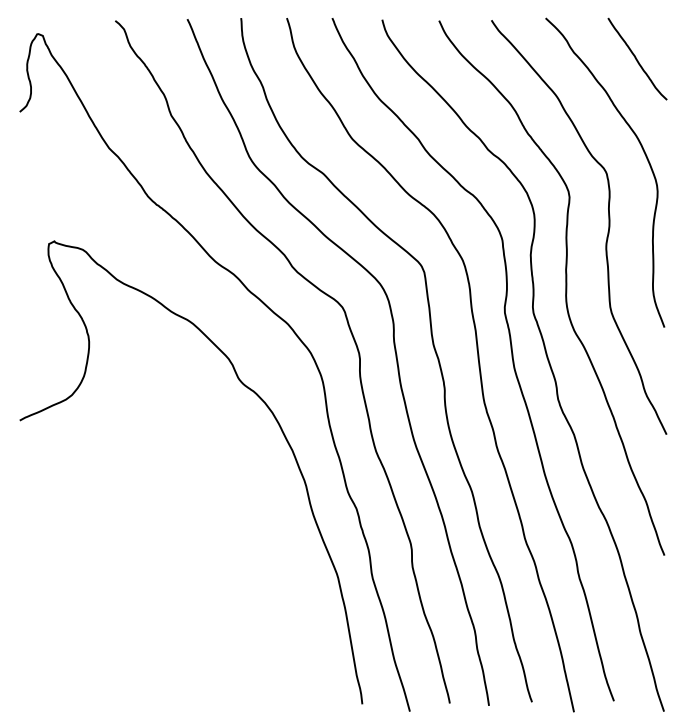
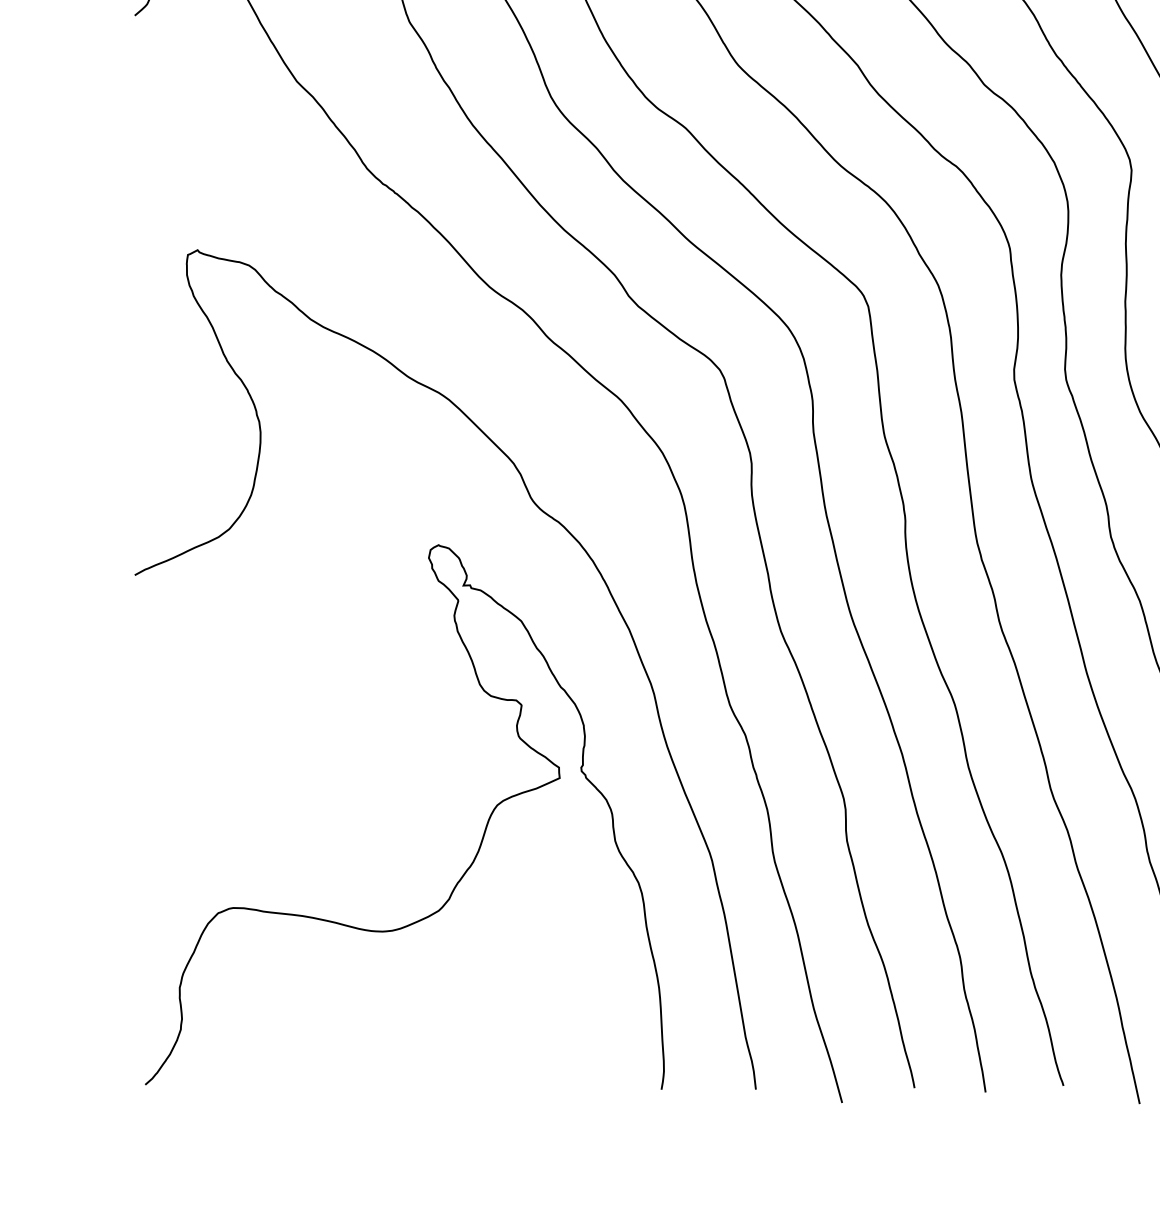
curve: (208, 571) -> (476, 848), added

